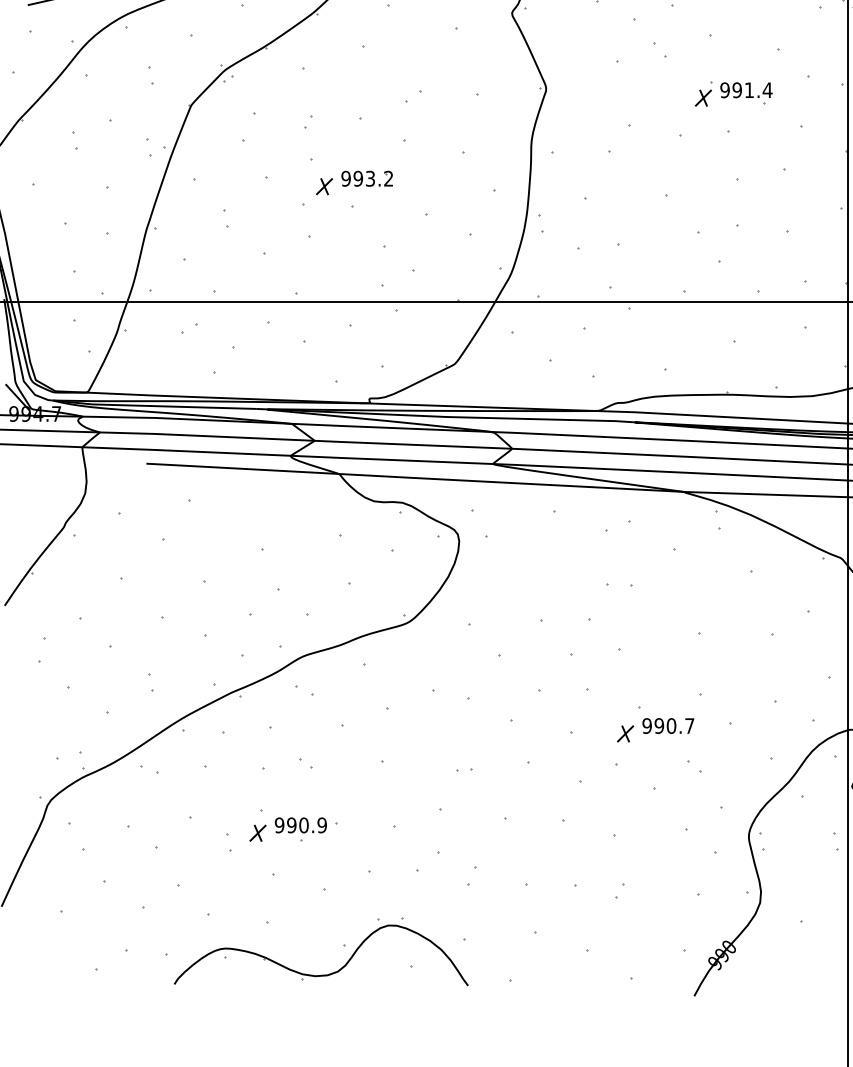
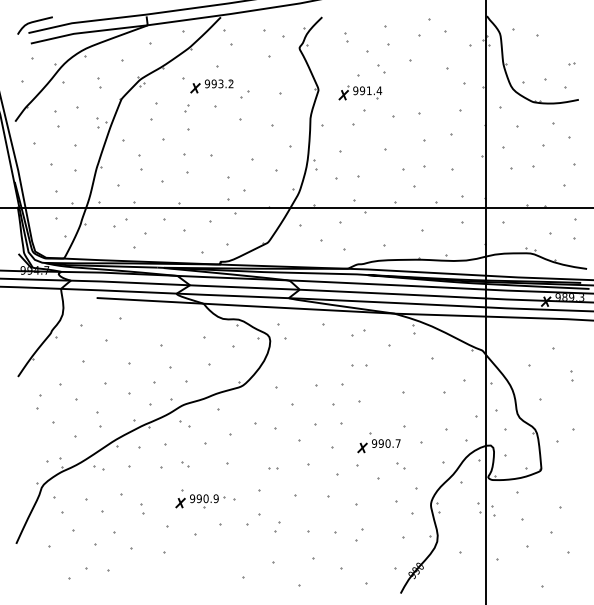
part: (733, 93) -> (360, 92), moved
part: (74, 140) -> (56, 118), size x1.6
part: (353, 183) -> (211, 86), moved
part: (225, 217) -> (140, 161), size x1.6
part: (189, 327) -> (120, 222), size x1.6
part: (149, 682) -> (98, 419), size x1.6
part: (293, 824) -> (200, 498), moved
part: (620, 889) -> (359, 534), size x1.6
part: (342, 945) -> (205, 565), removed

